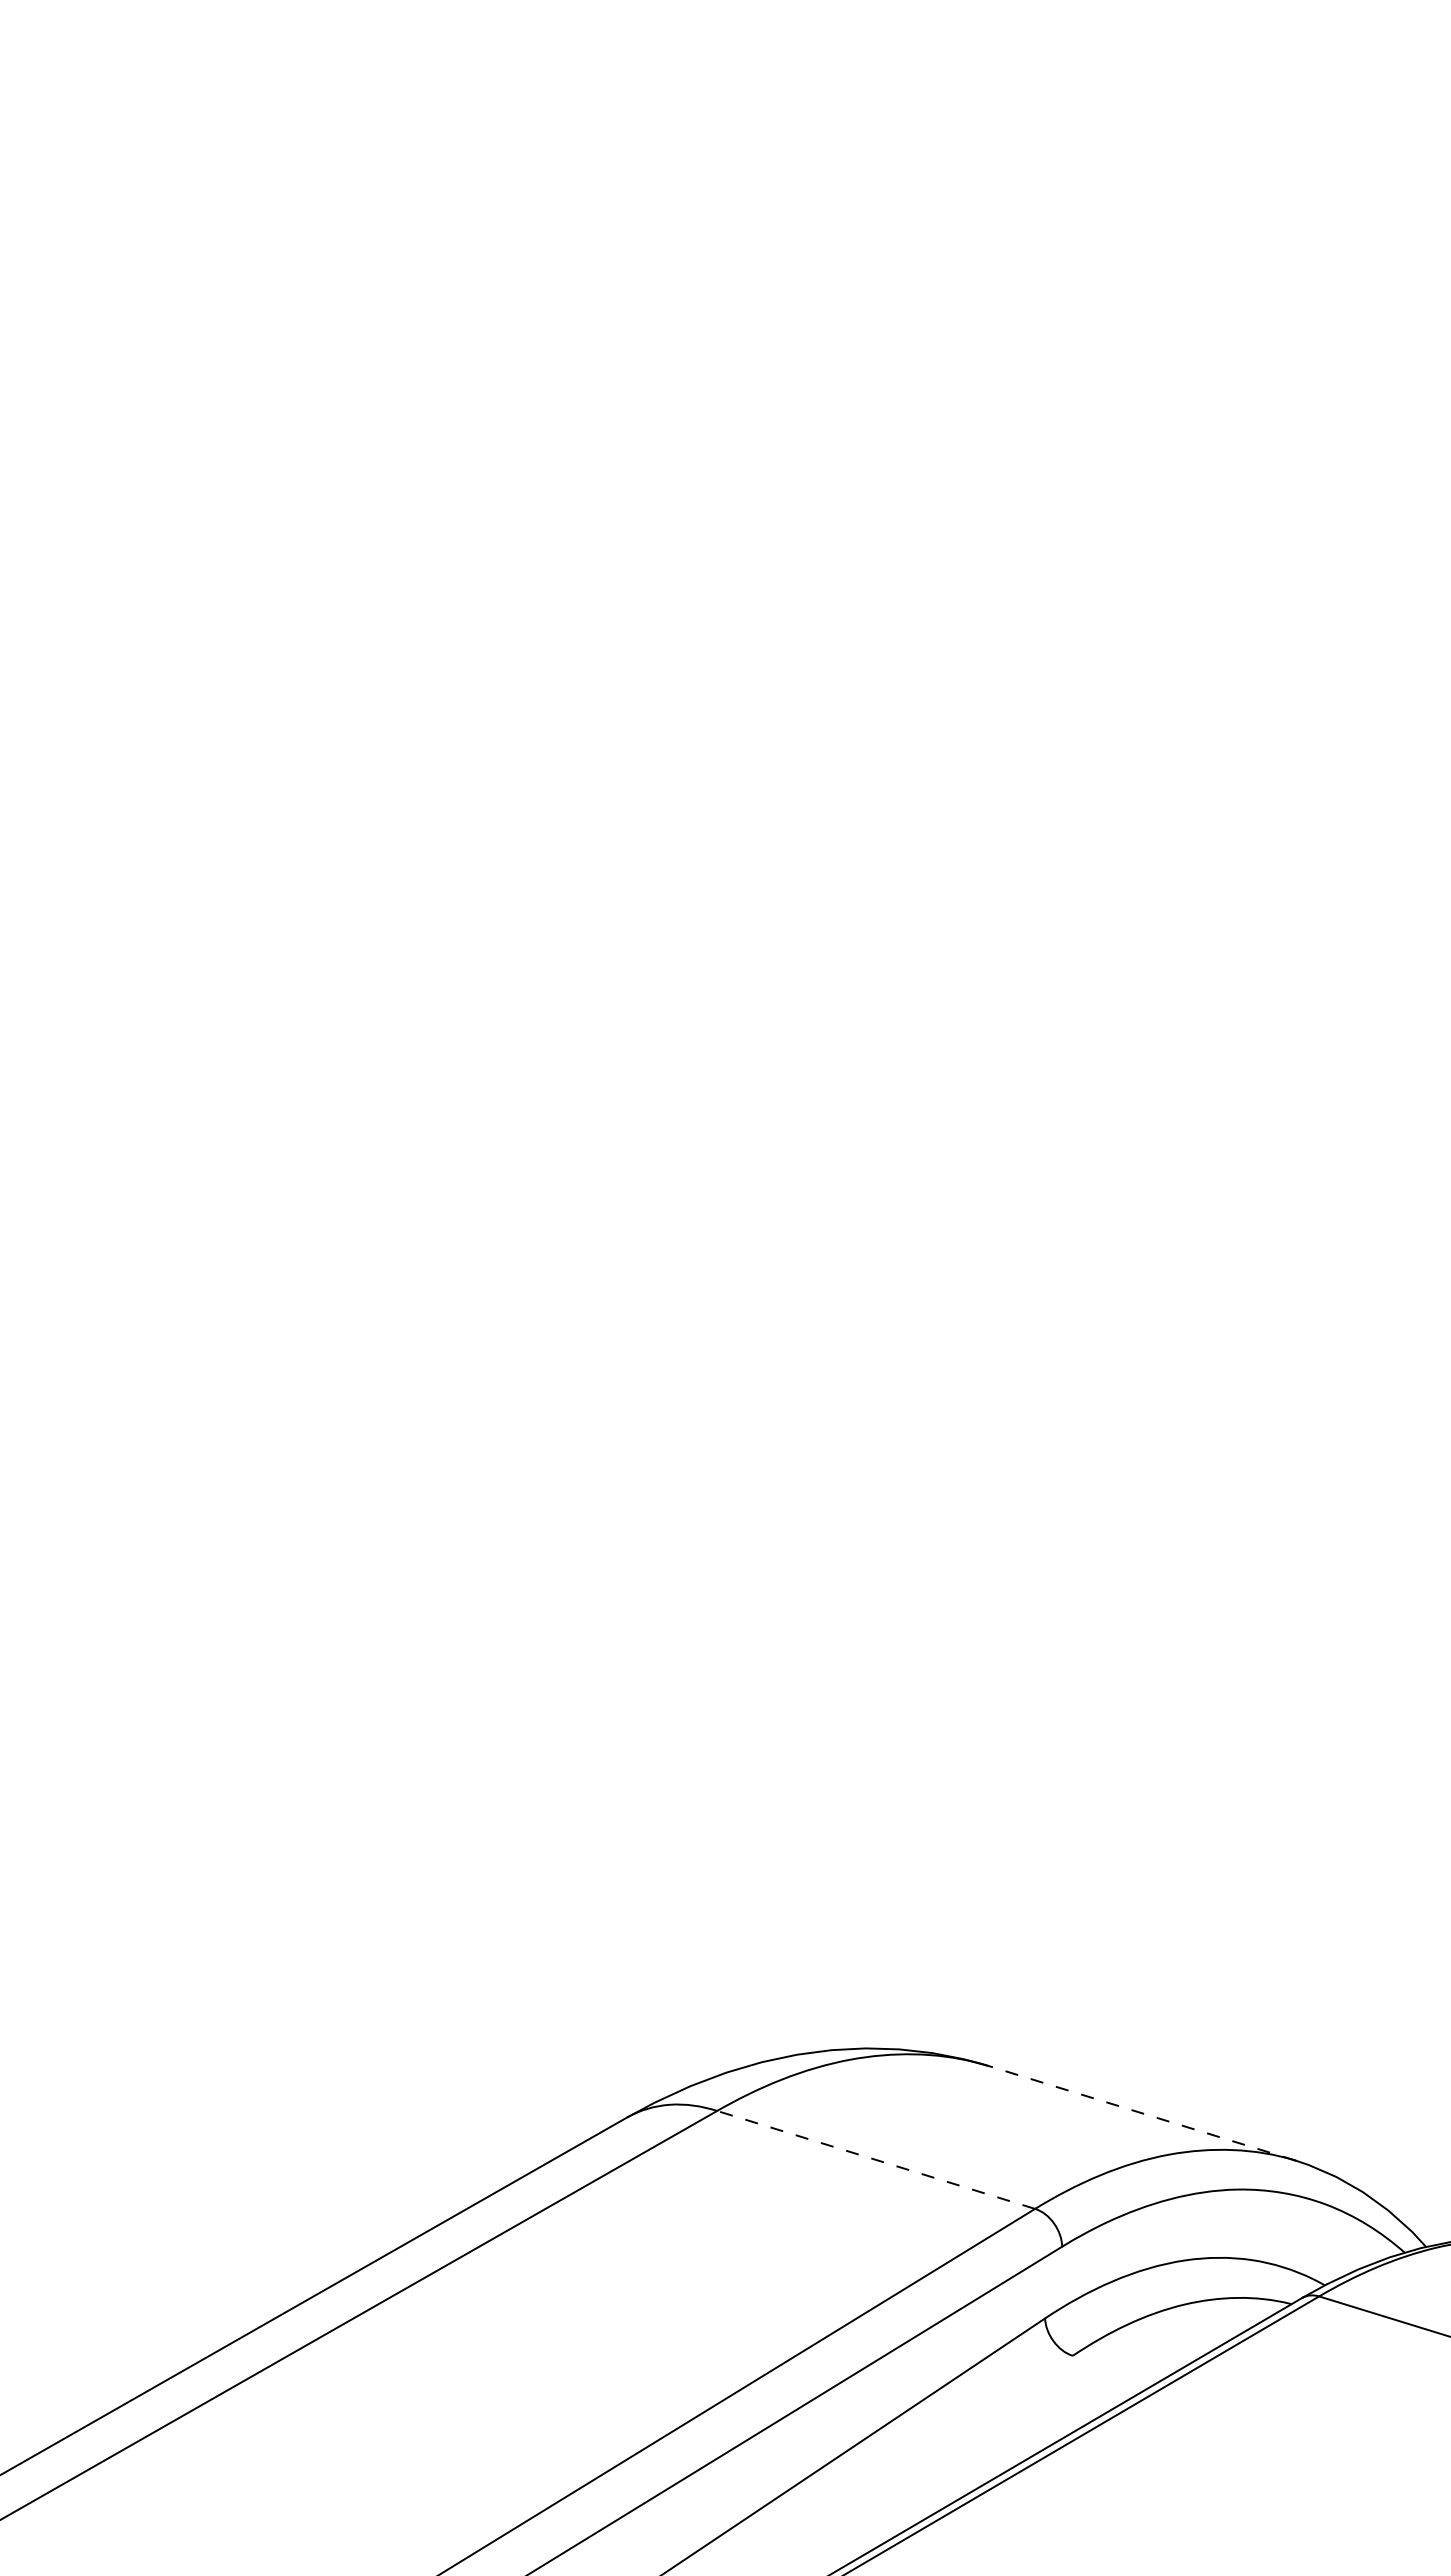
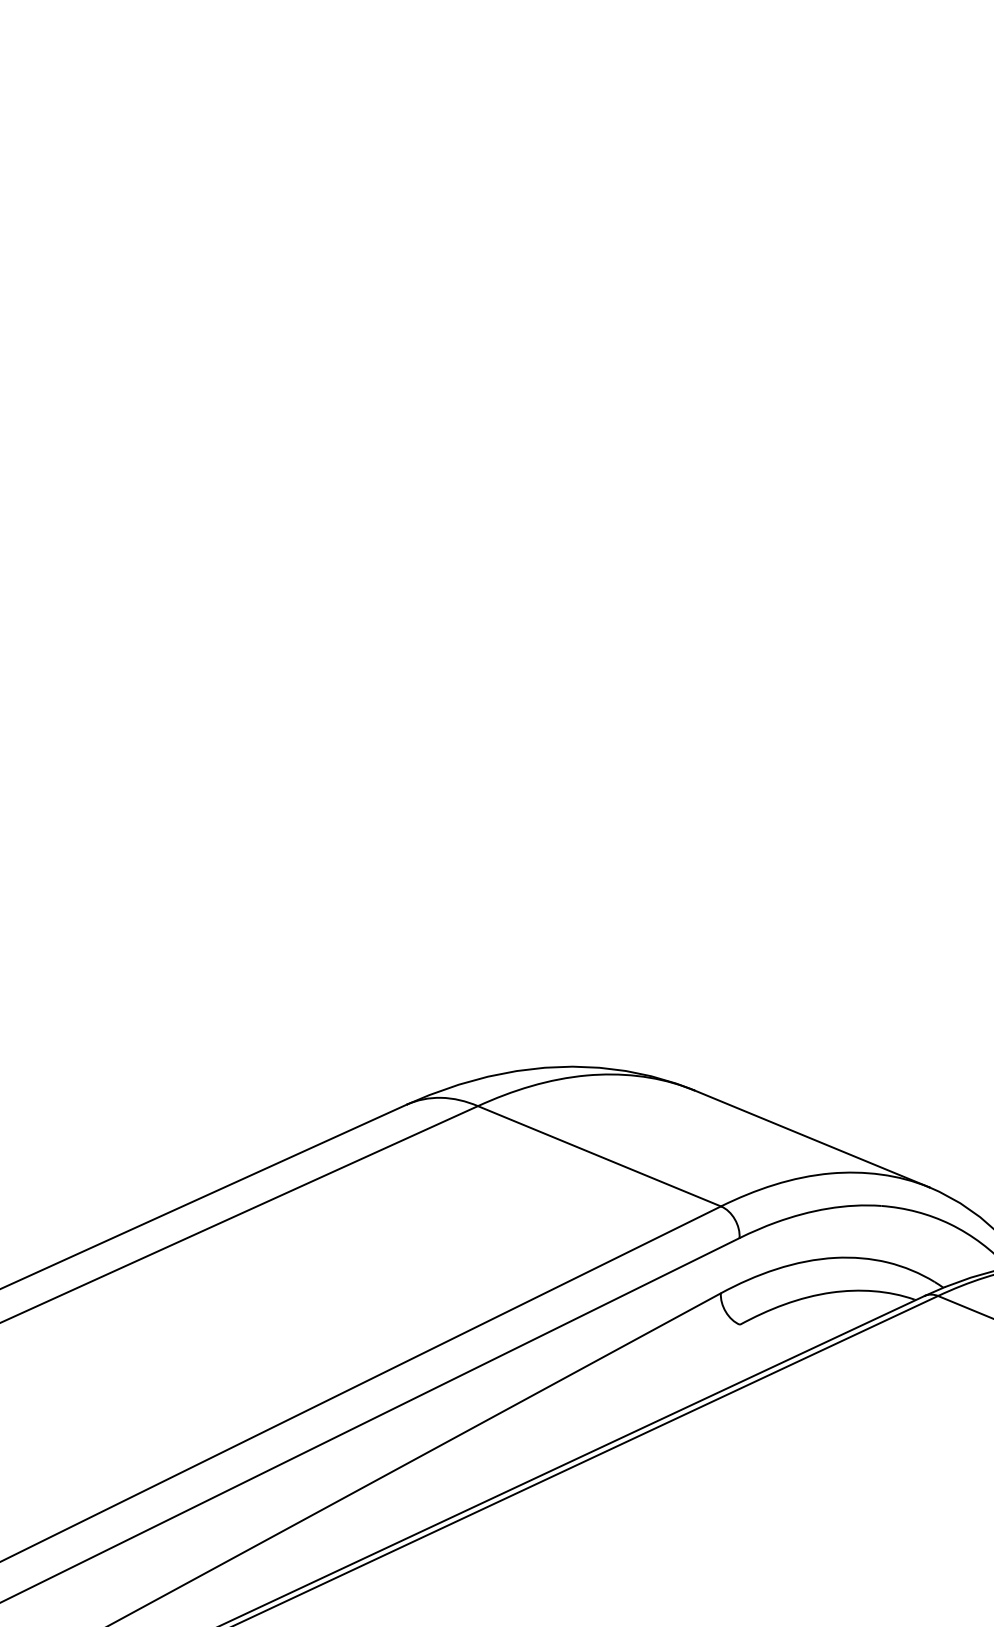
line: (1141, 2113) -> (811, 1139), dashed -> solid
line: (875, 2159) -> (599, 1155), dashed -> solid

